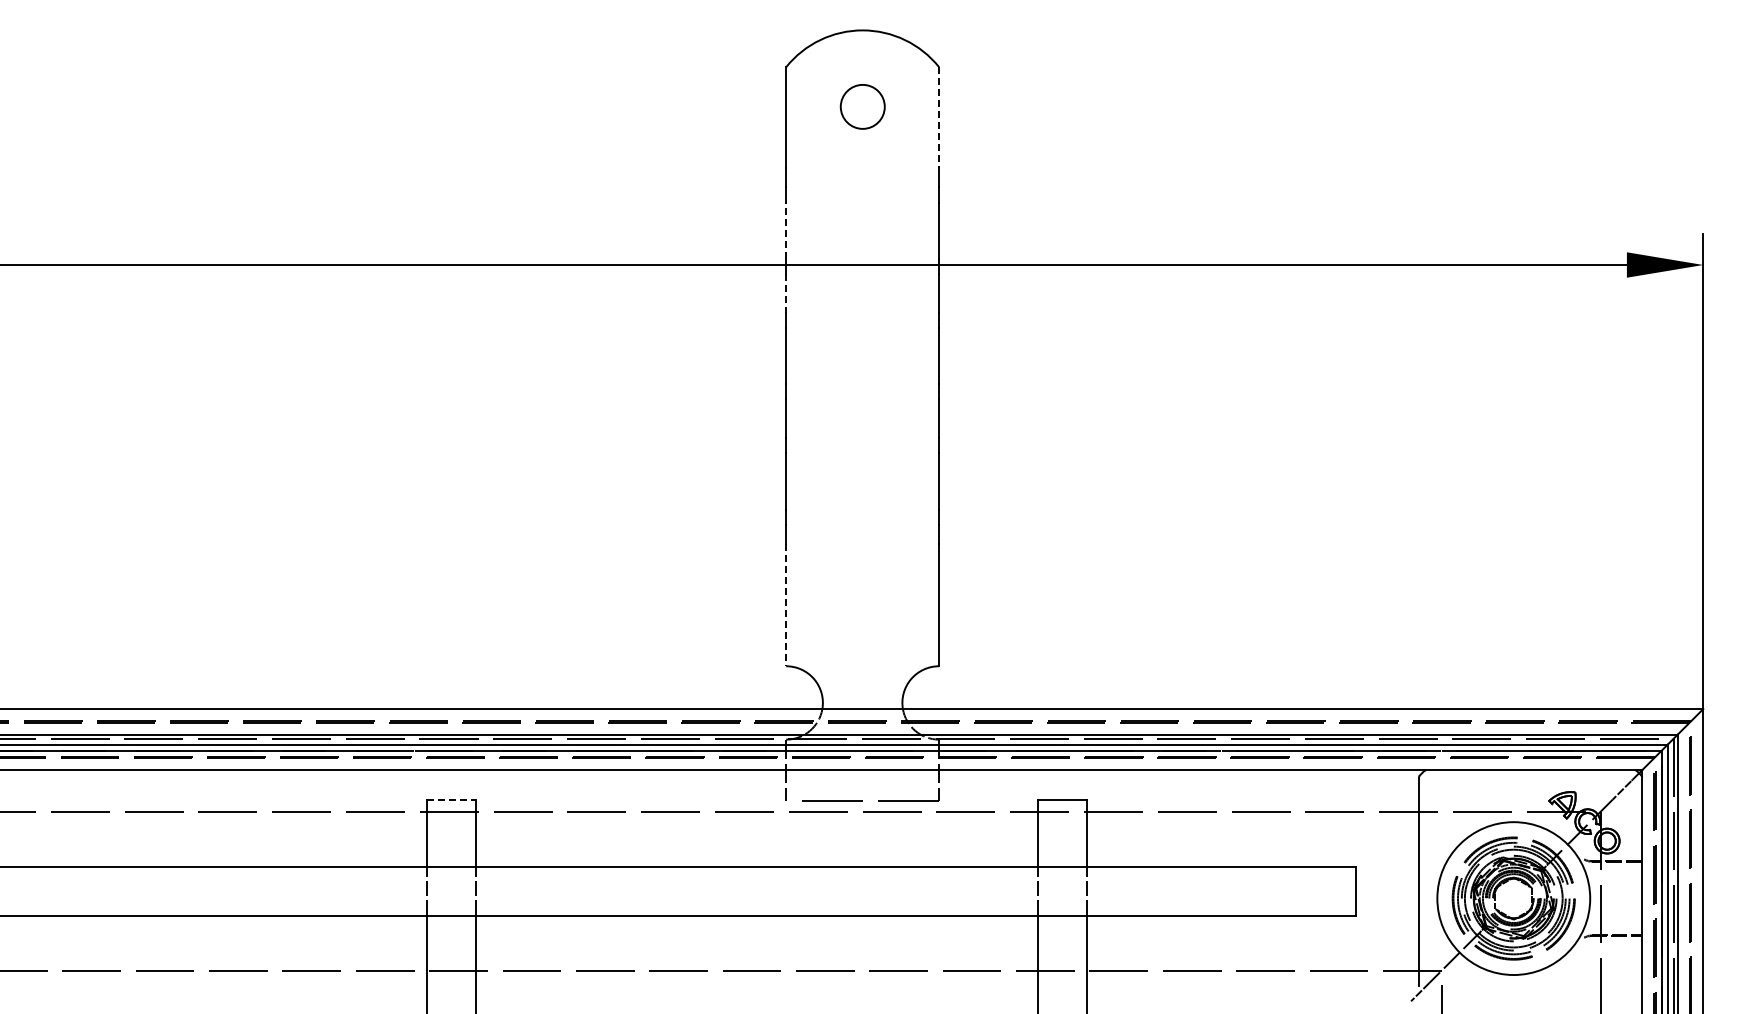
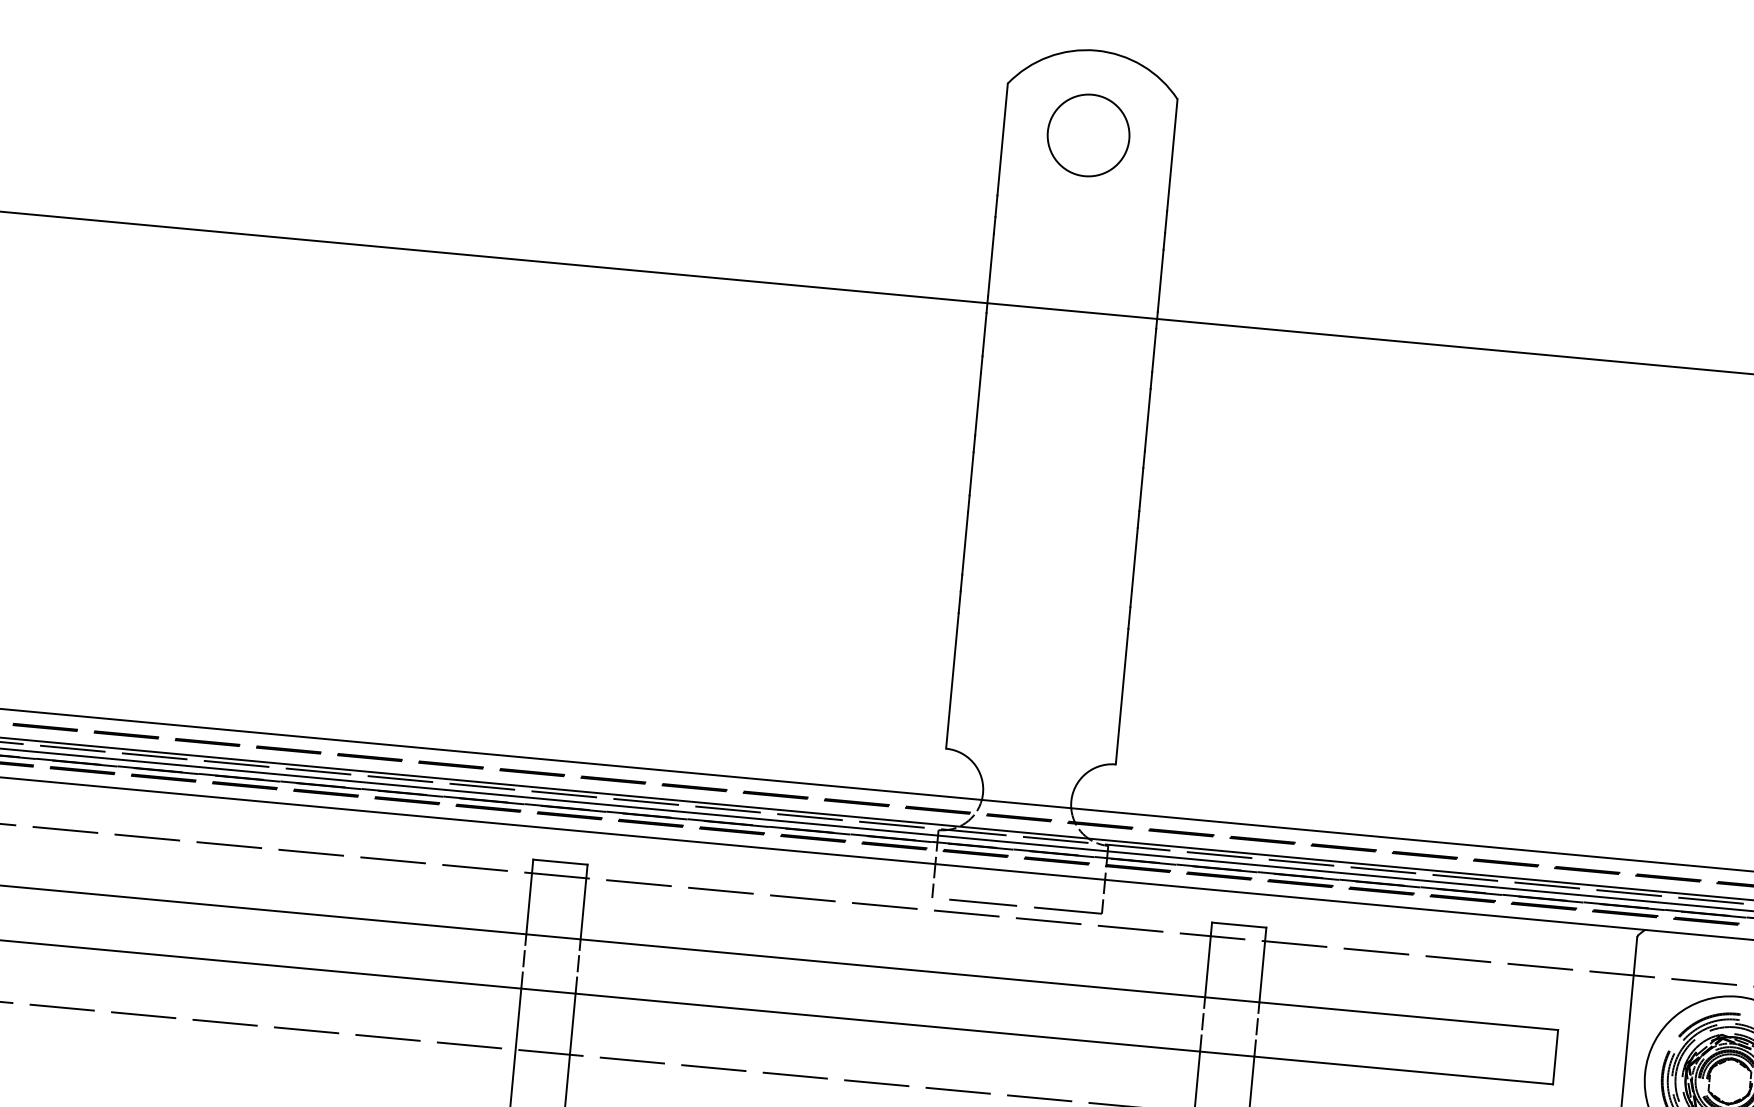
circle: (862, 106) -> (1088, 135), size x1.67
line: (939, 118) -> (1172, 156), dashed -> solid
line: (786, 230) -> (991, 264), dashed -> solid
line: (786, 293) -> (984, 334), dashed -> solid
line: (786, 605) -> (952, 681), dashed -> solid
line: (451, 799) -> (560, 862), dashed -> solid

